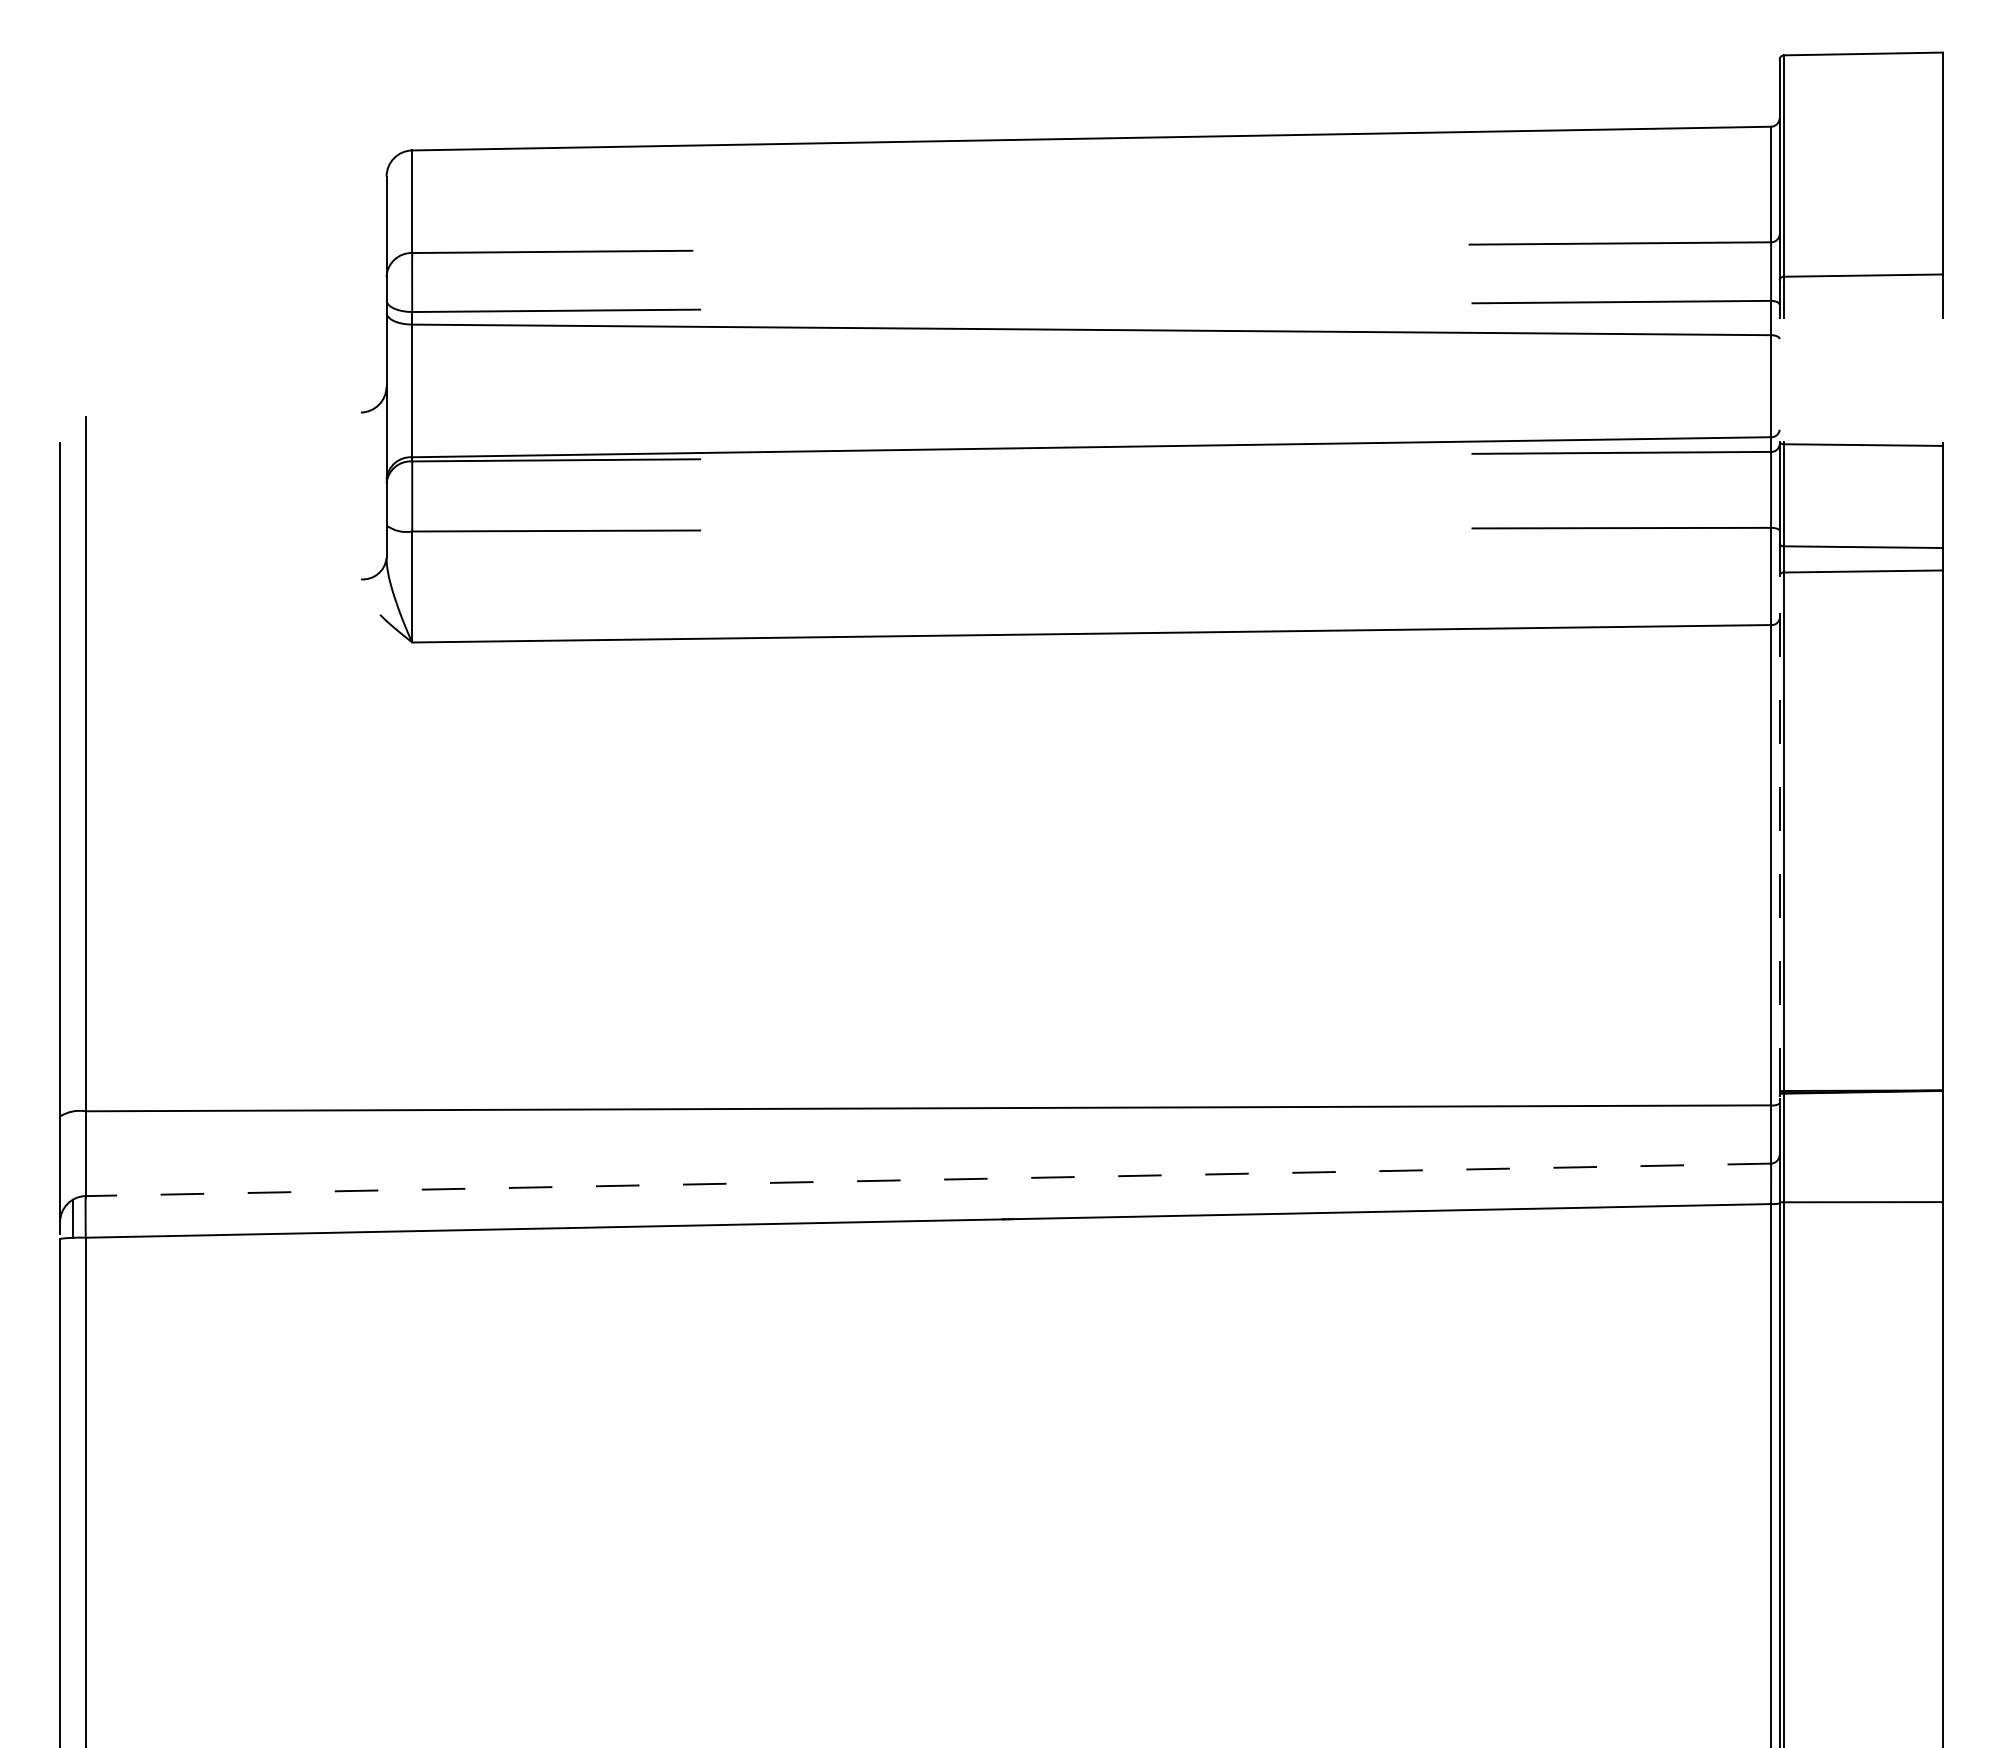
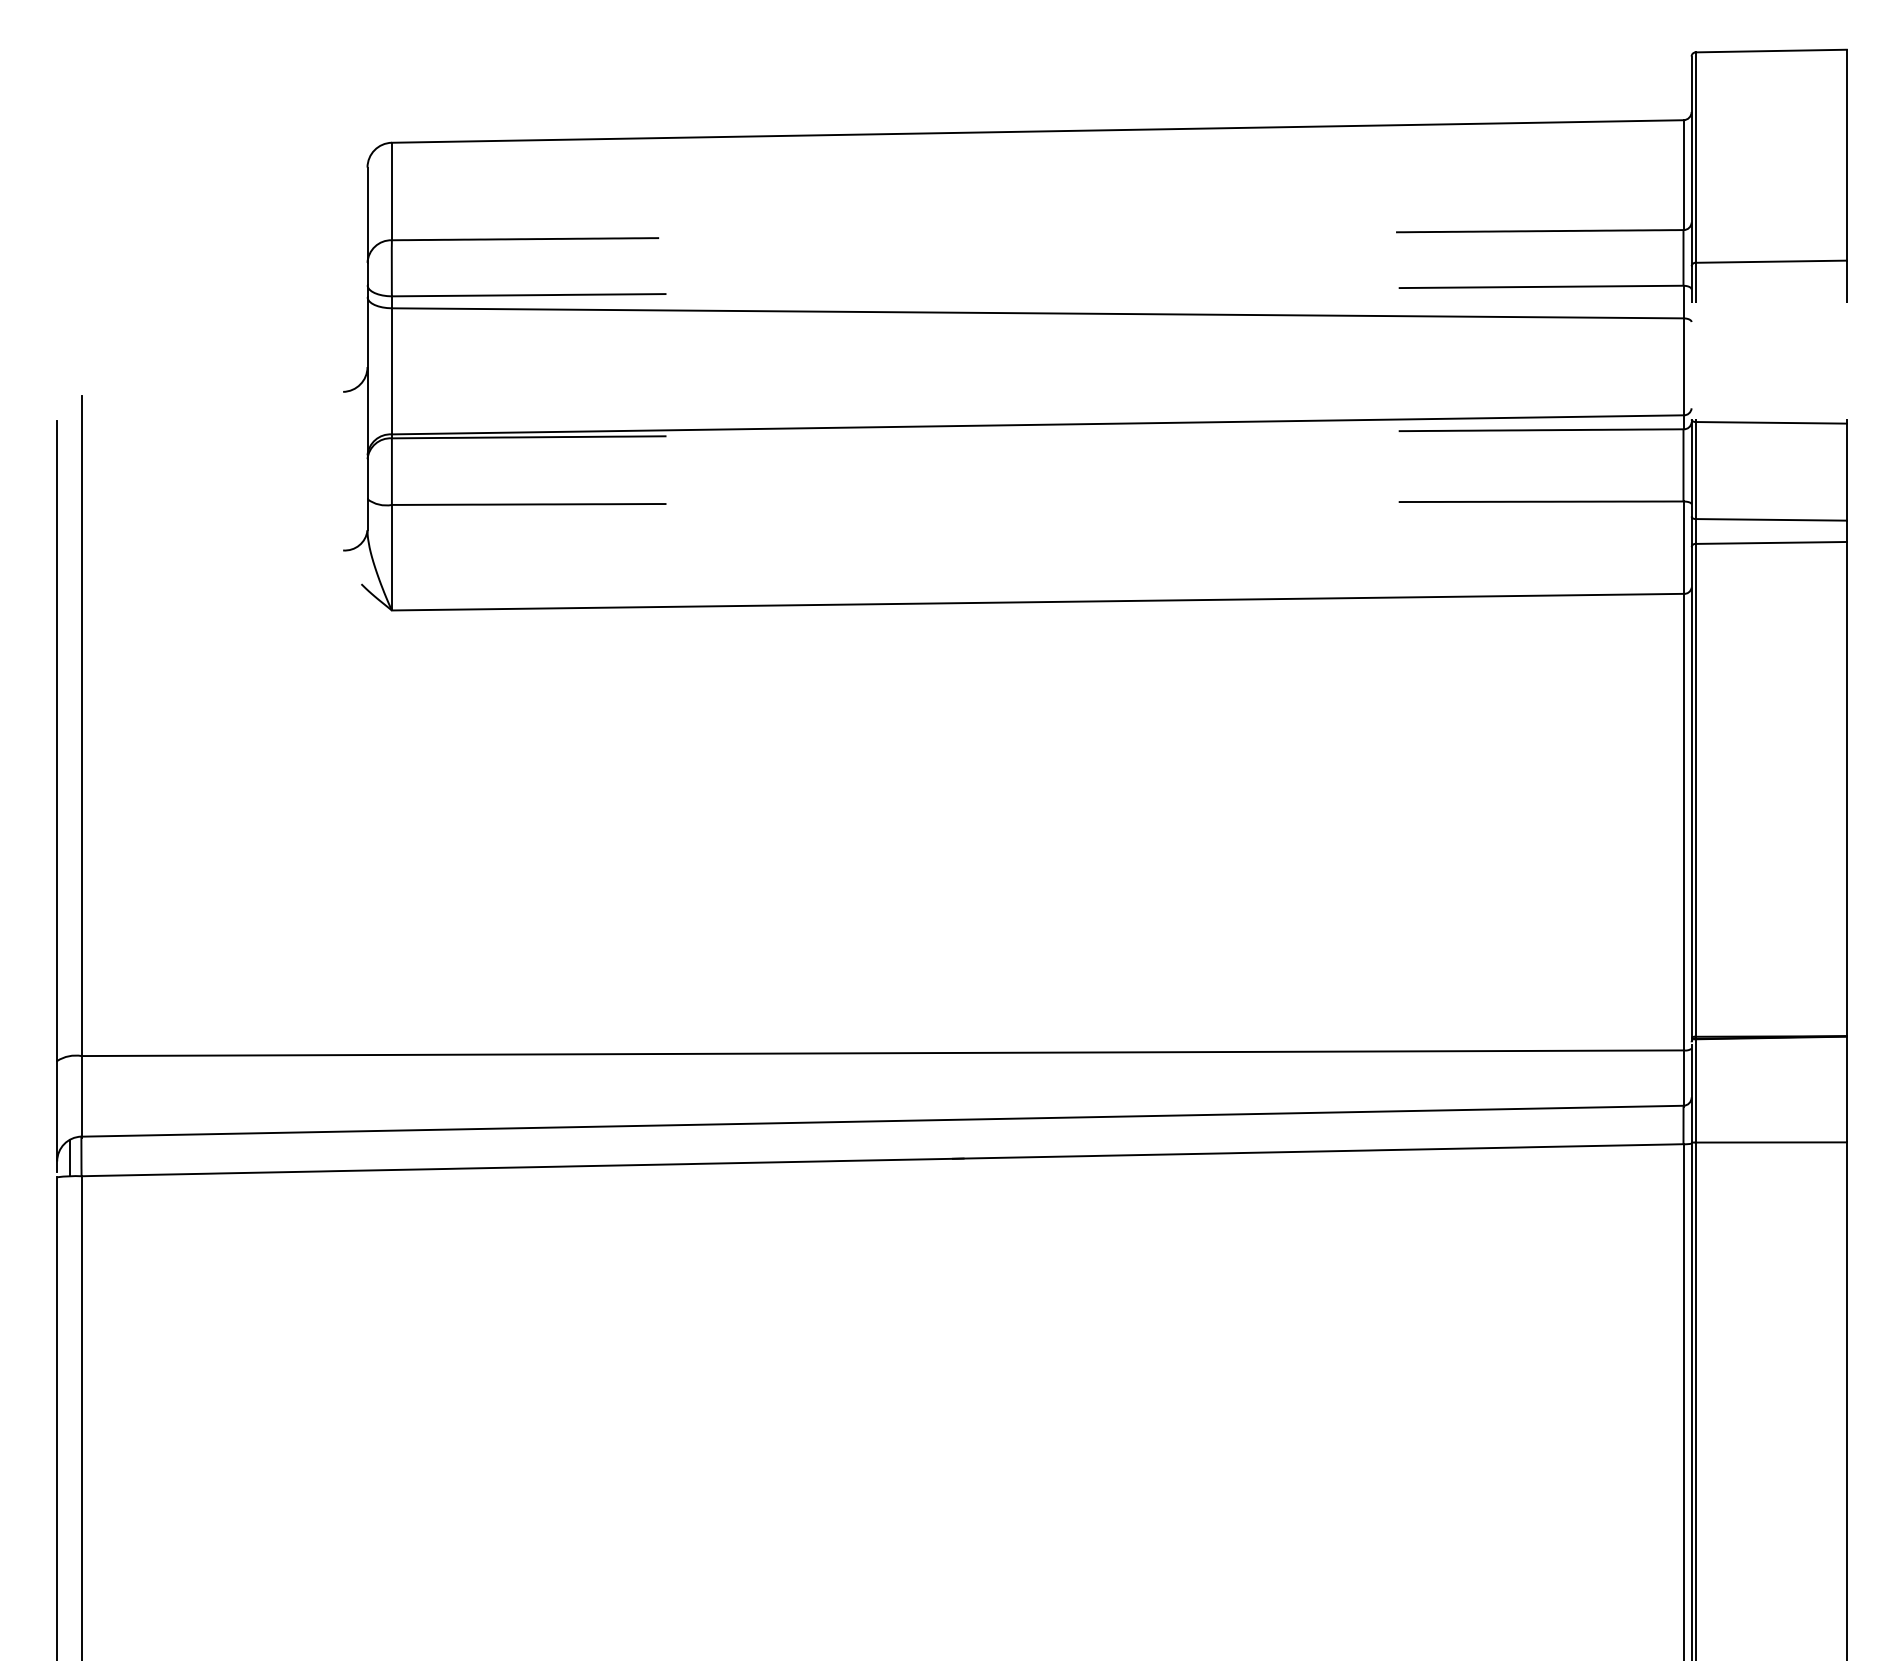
line: (1779, 833) -> (1691, 792), dashed -> solid
line: (928, 1179) -> (882, 1120), dashed -> solid

